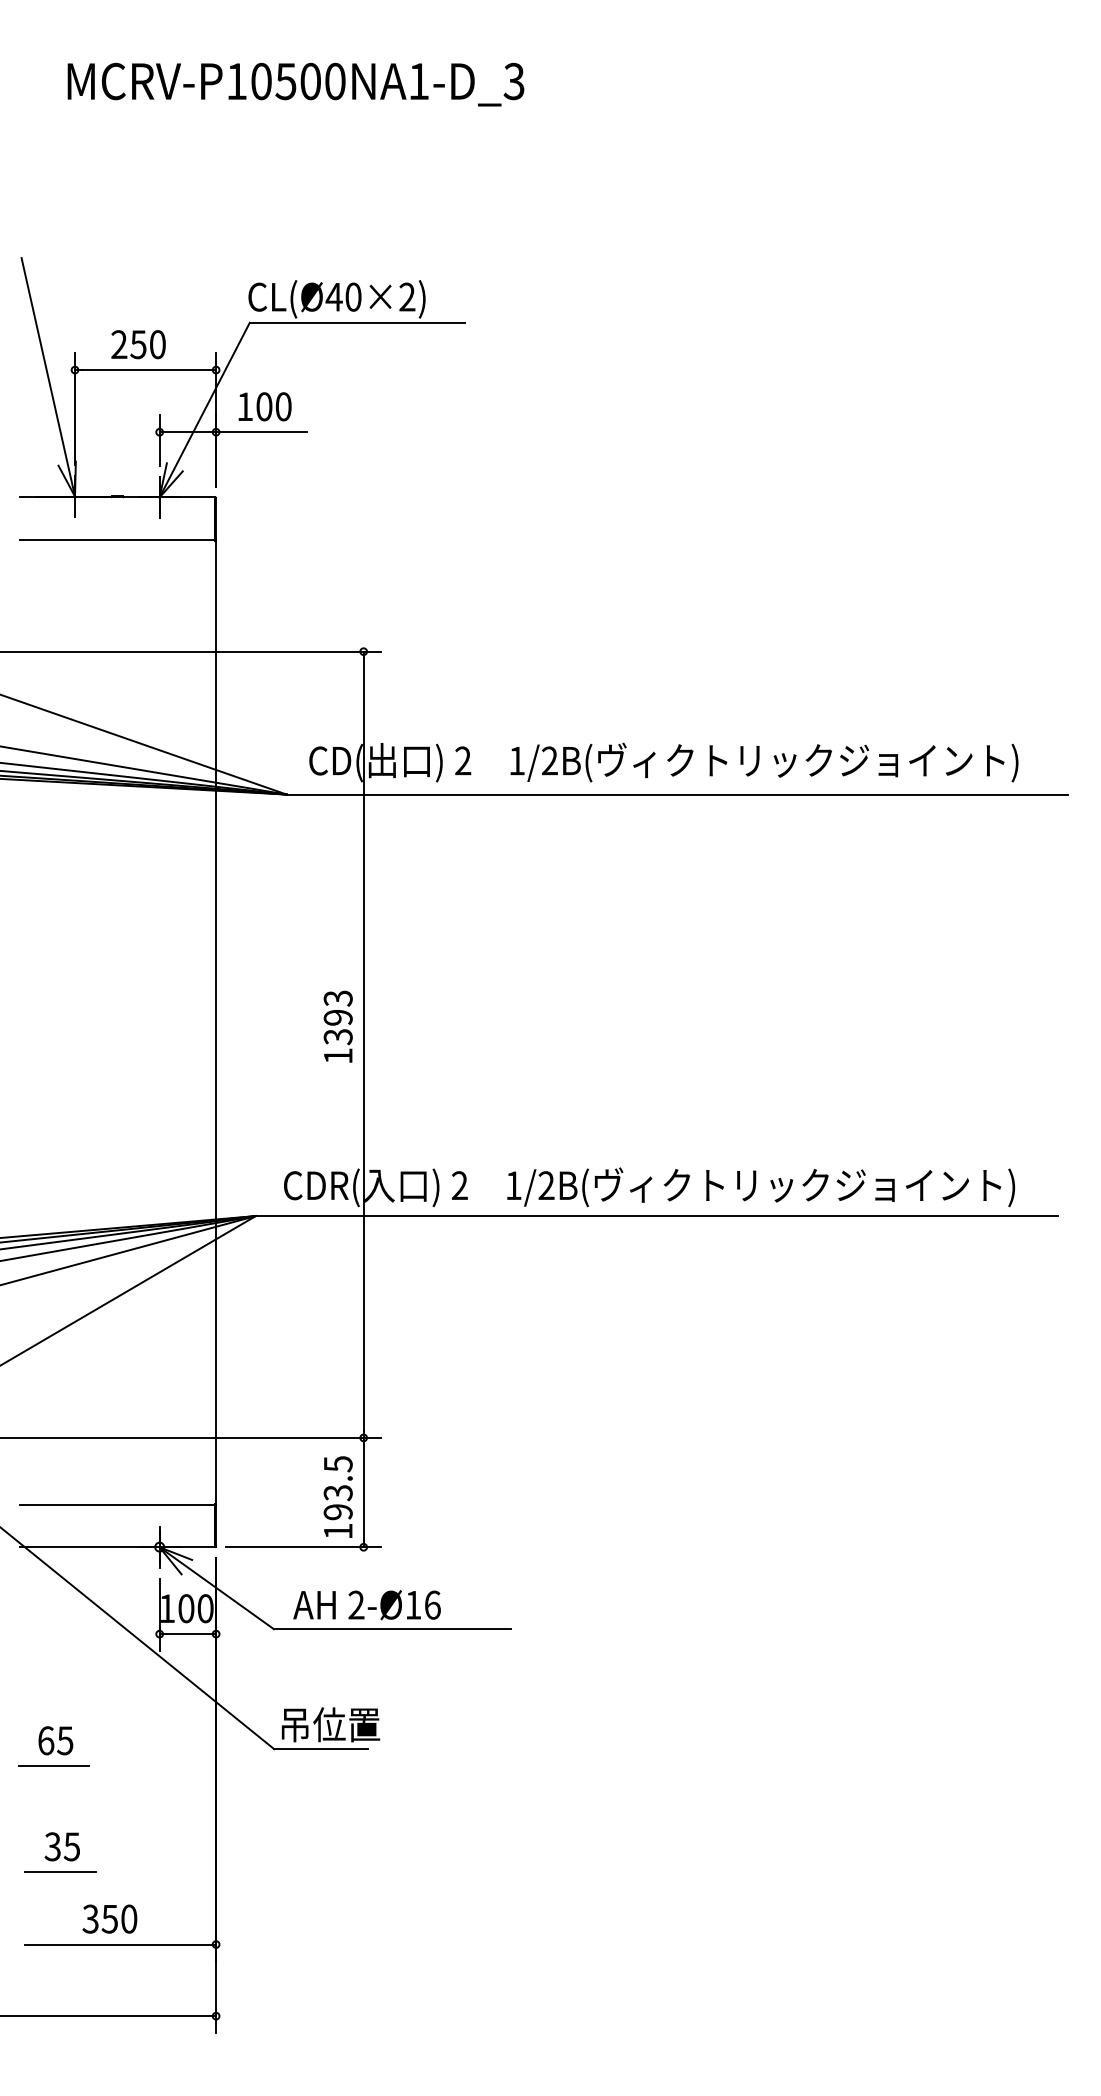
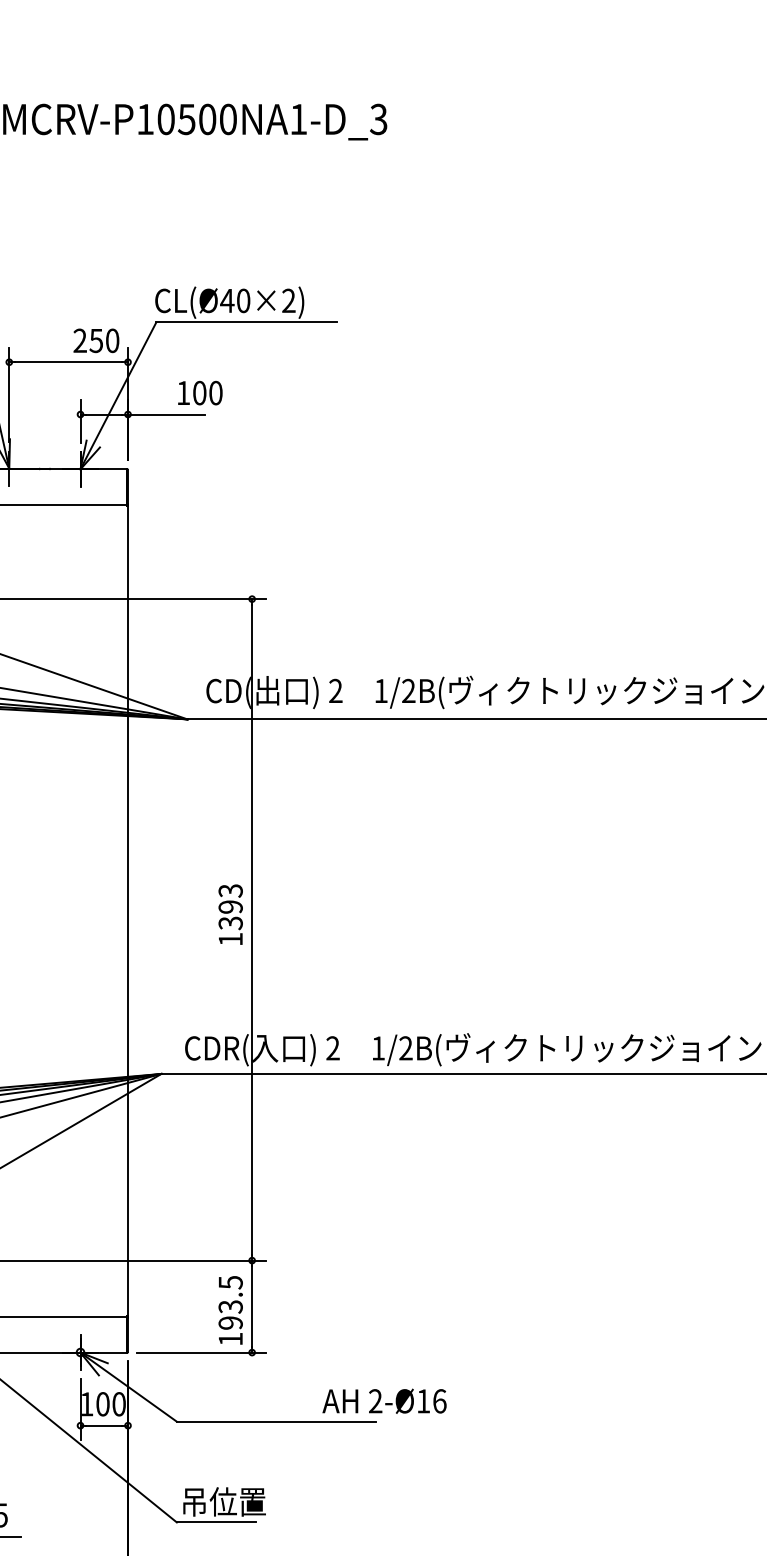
text: (138, 344) -> (96, 340), moved
text: (264, 406) -> (199, 392), moved
text: (366, 1605) -> (384, 1401), moved

